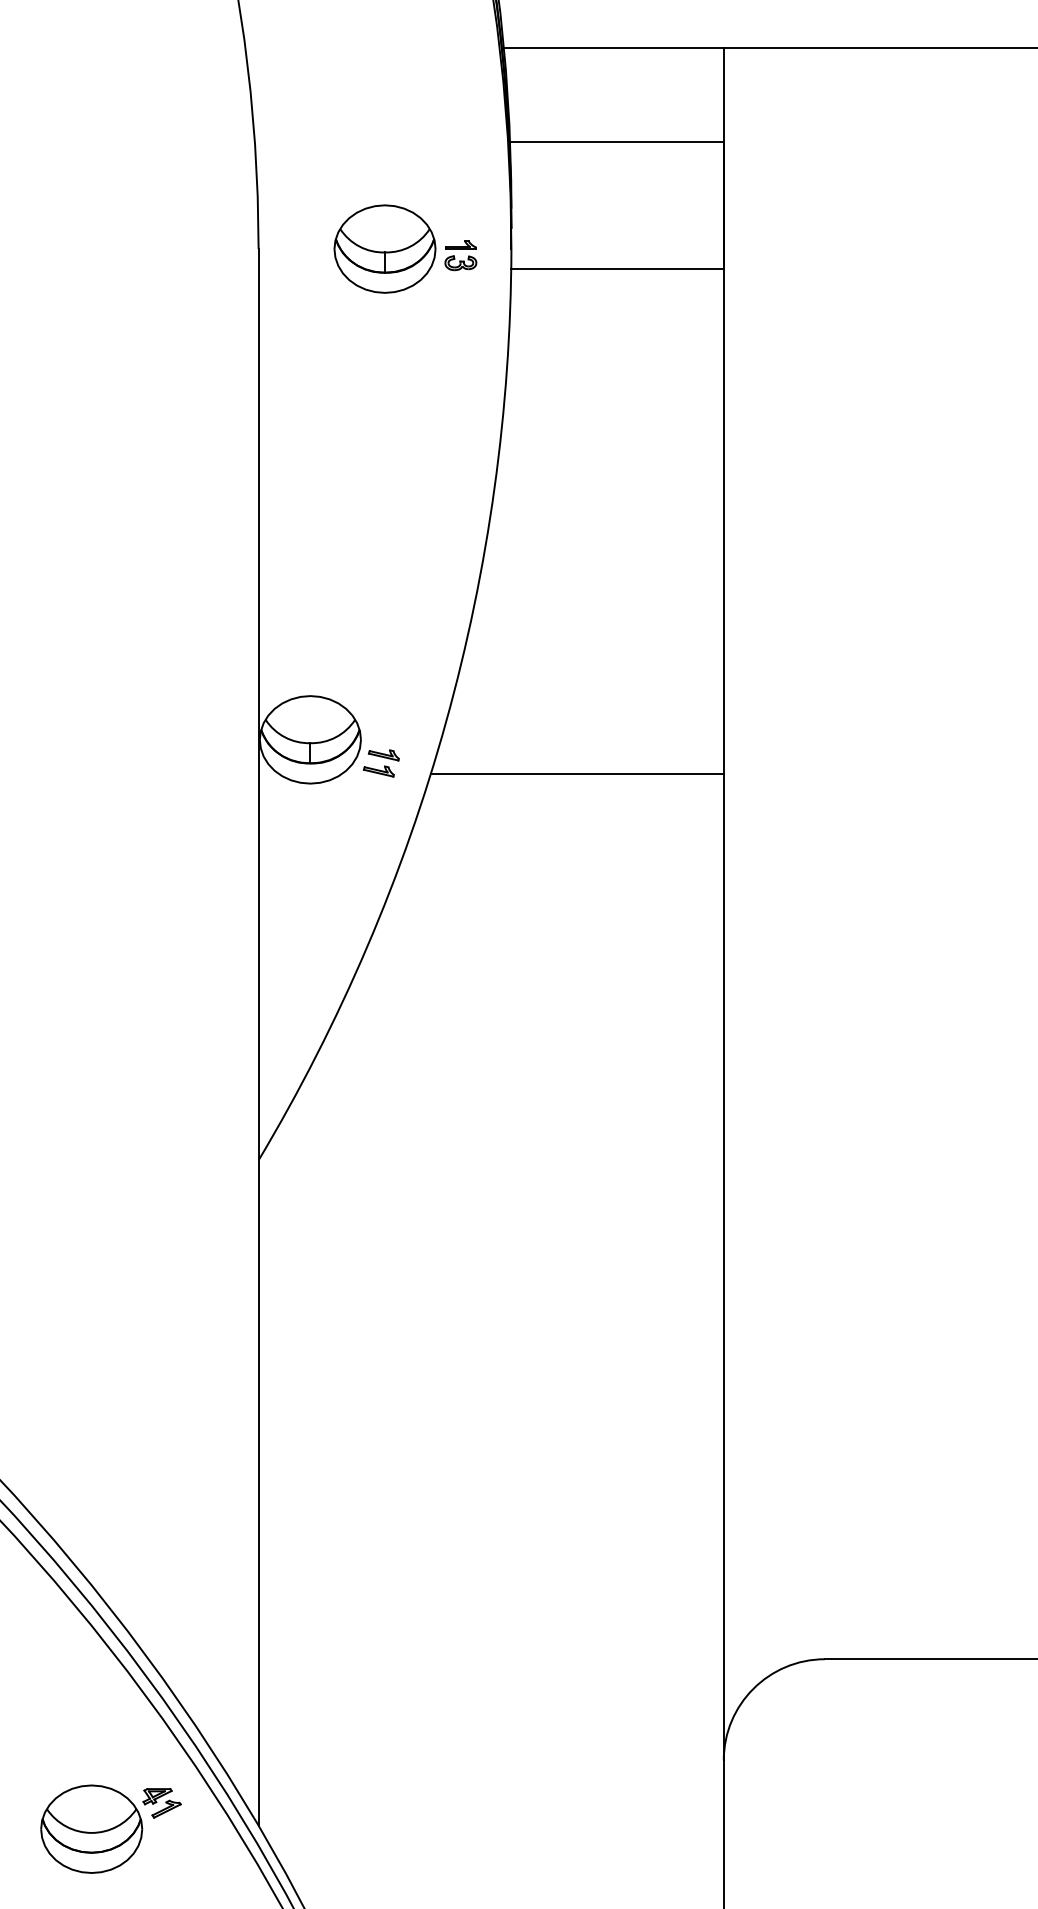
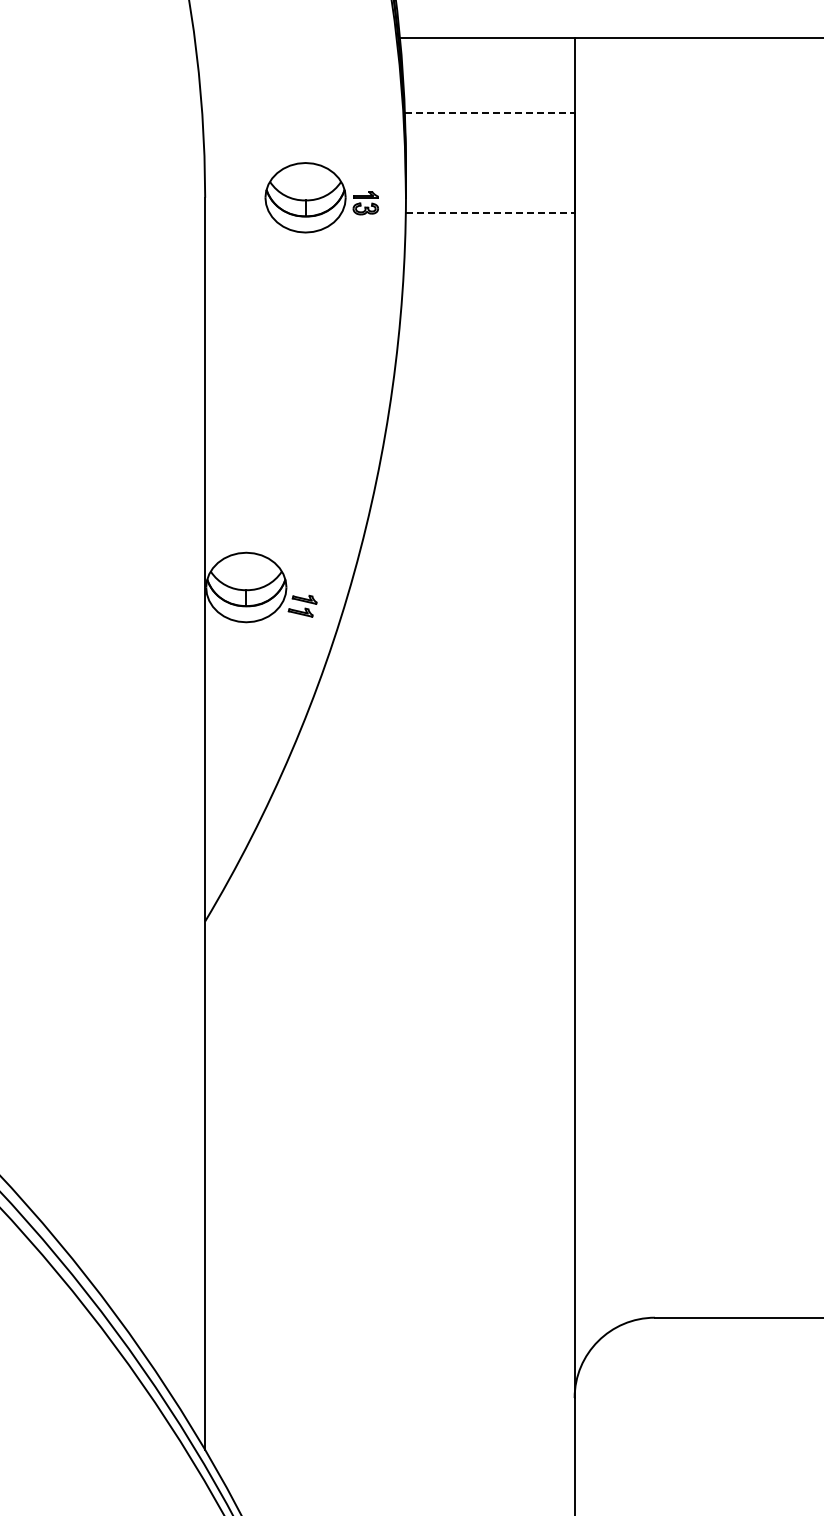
line: (616, 141) -> (489, 112), solid -> dashed
line: (617, 268) -> (490, 213), solid -> dashed
line: (576, 773) -> (457, 614), removed
part: (110, 1828) -> (87, 1452), removed

